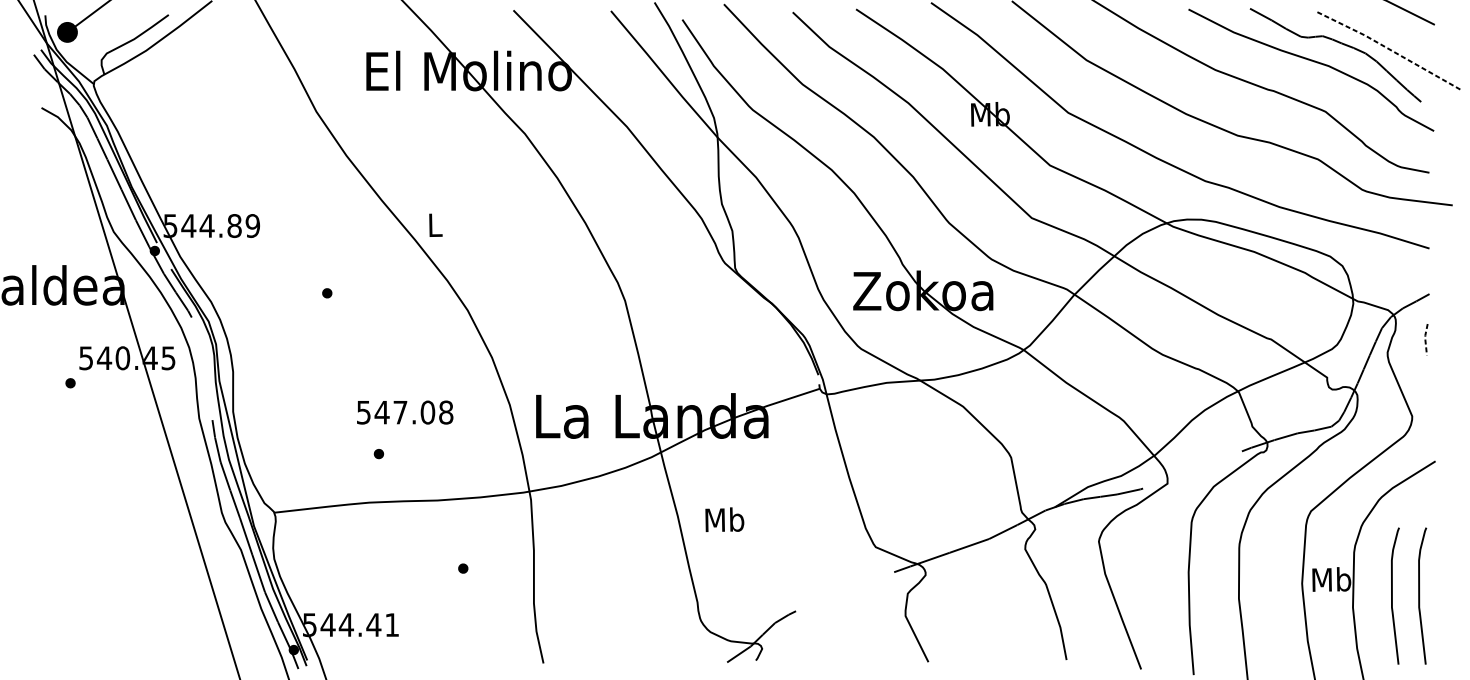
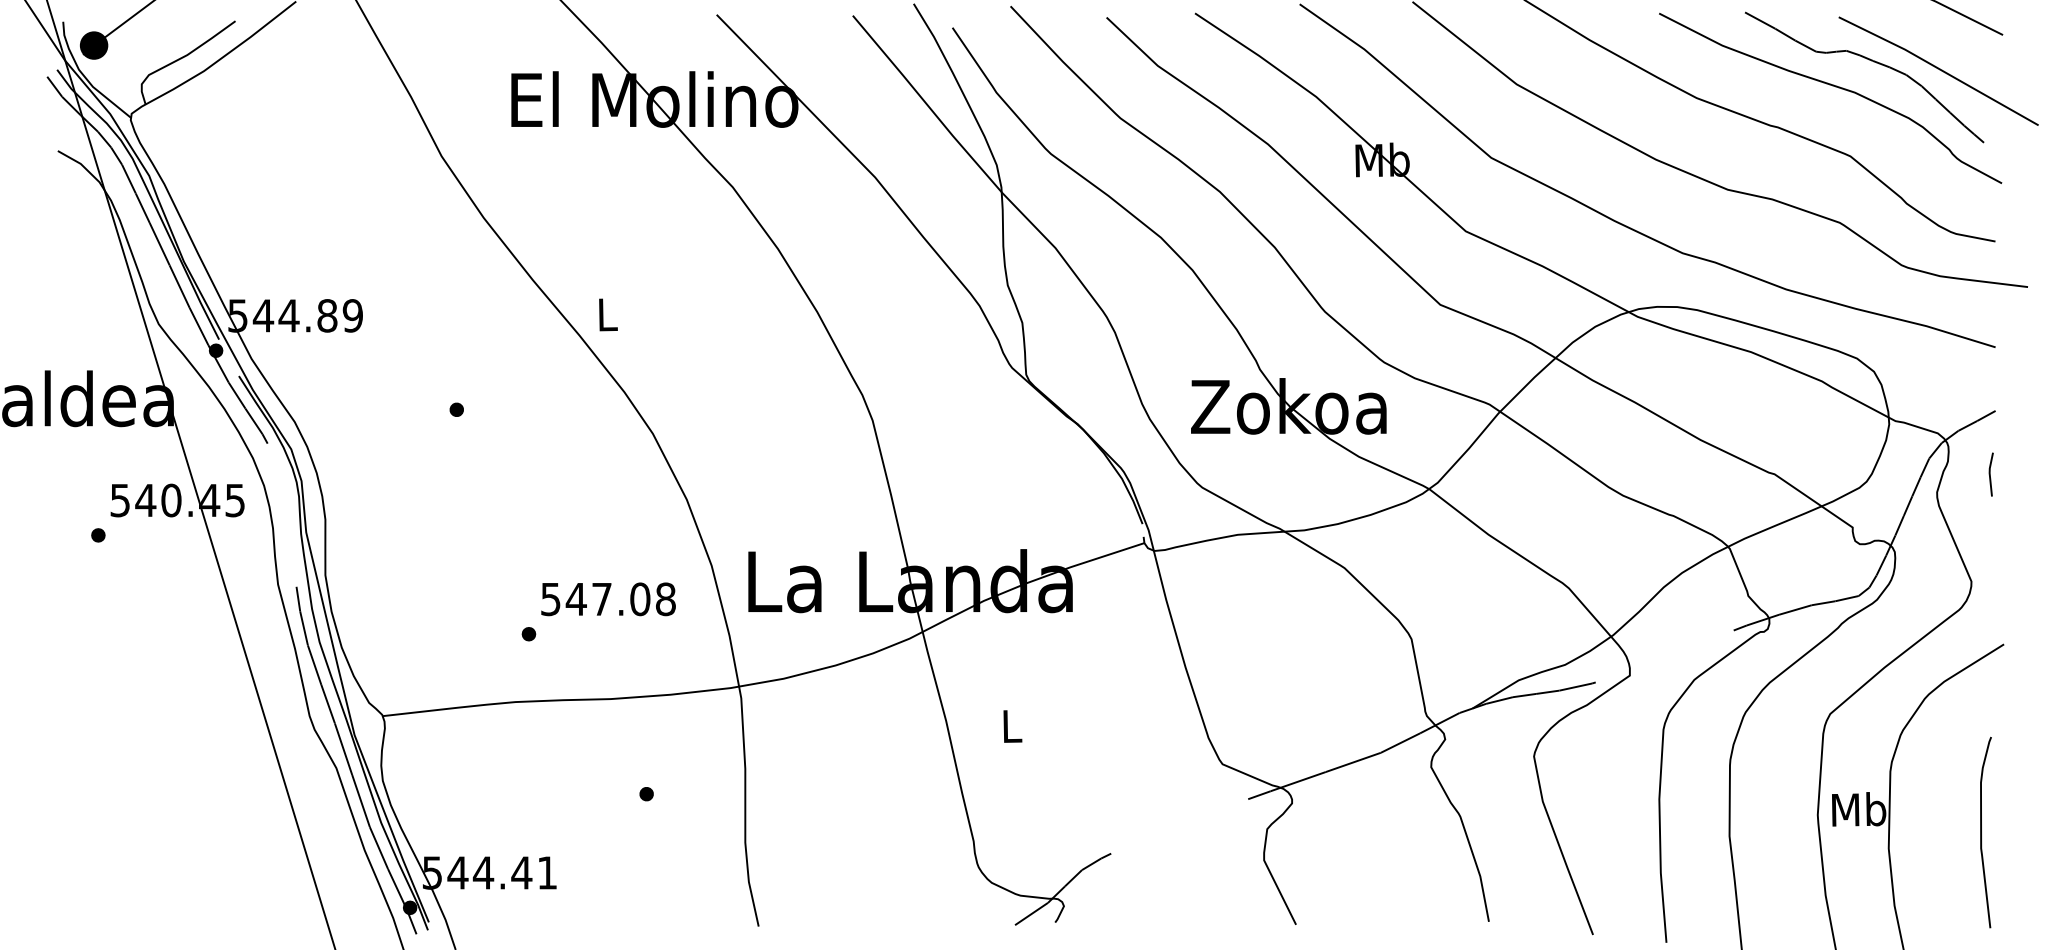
line: (1389, 49) -> (1939, 69), dashed -> solid
line: (1425, 338) -> (1989, 473), dashed -> solid
text: (405, 412) -> (608, 599), moved
text: (724, 519) -> (1011, 725), Mb -> L
curve: (1392, 596) -> (1943, 832), removed

